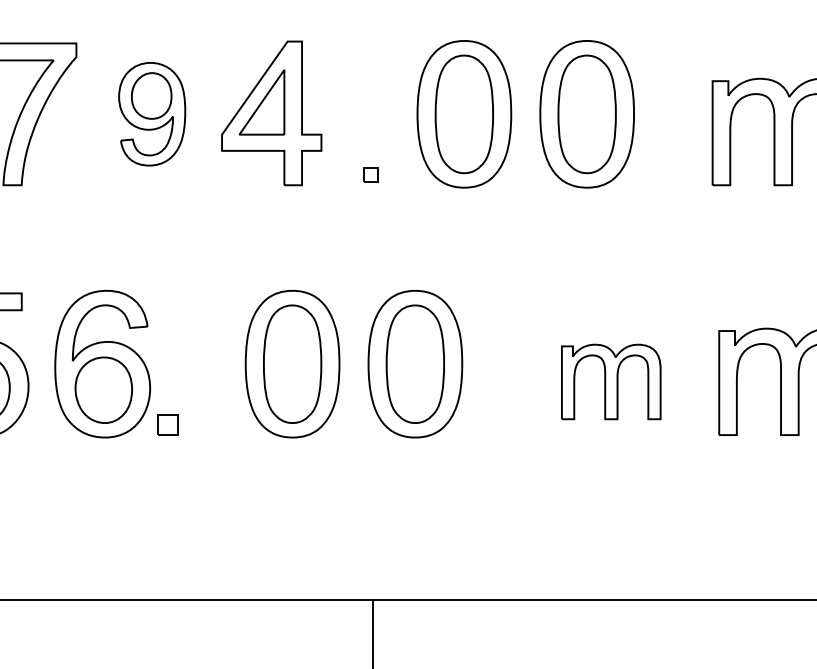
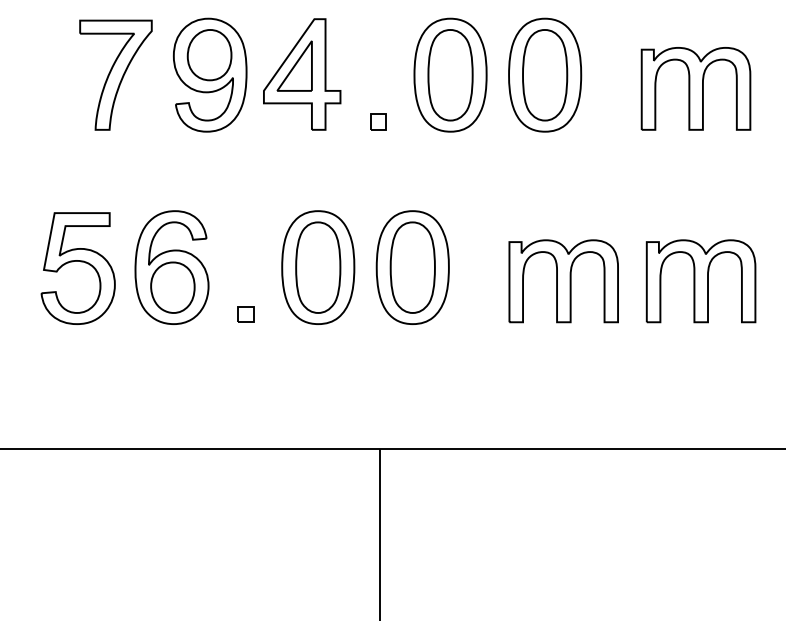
part: (151, 113) -> (209, 74), size x1.43
part: (370, 174) -> (378, 121), size x1.43
part: (611, 382) -> (563, 281), size x1.43
part: (166, 425) -> (245, 314), moved

